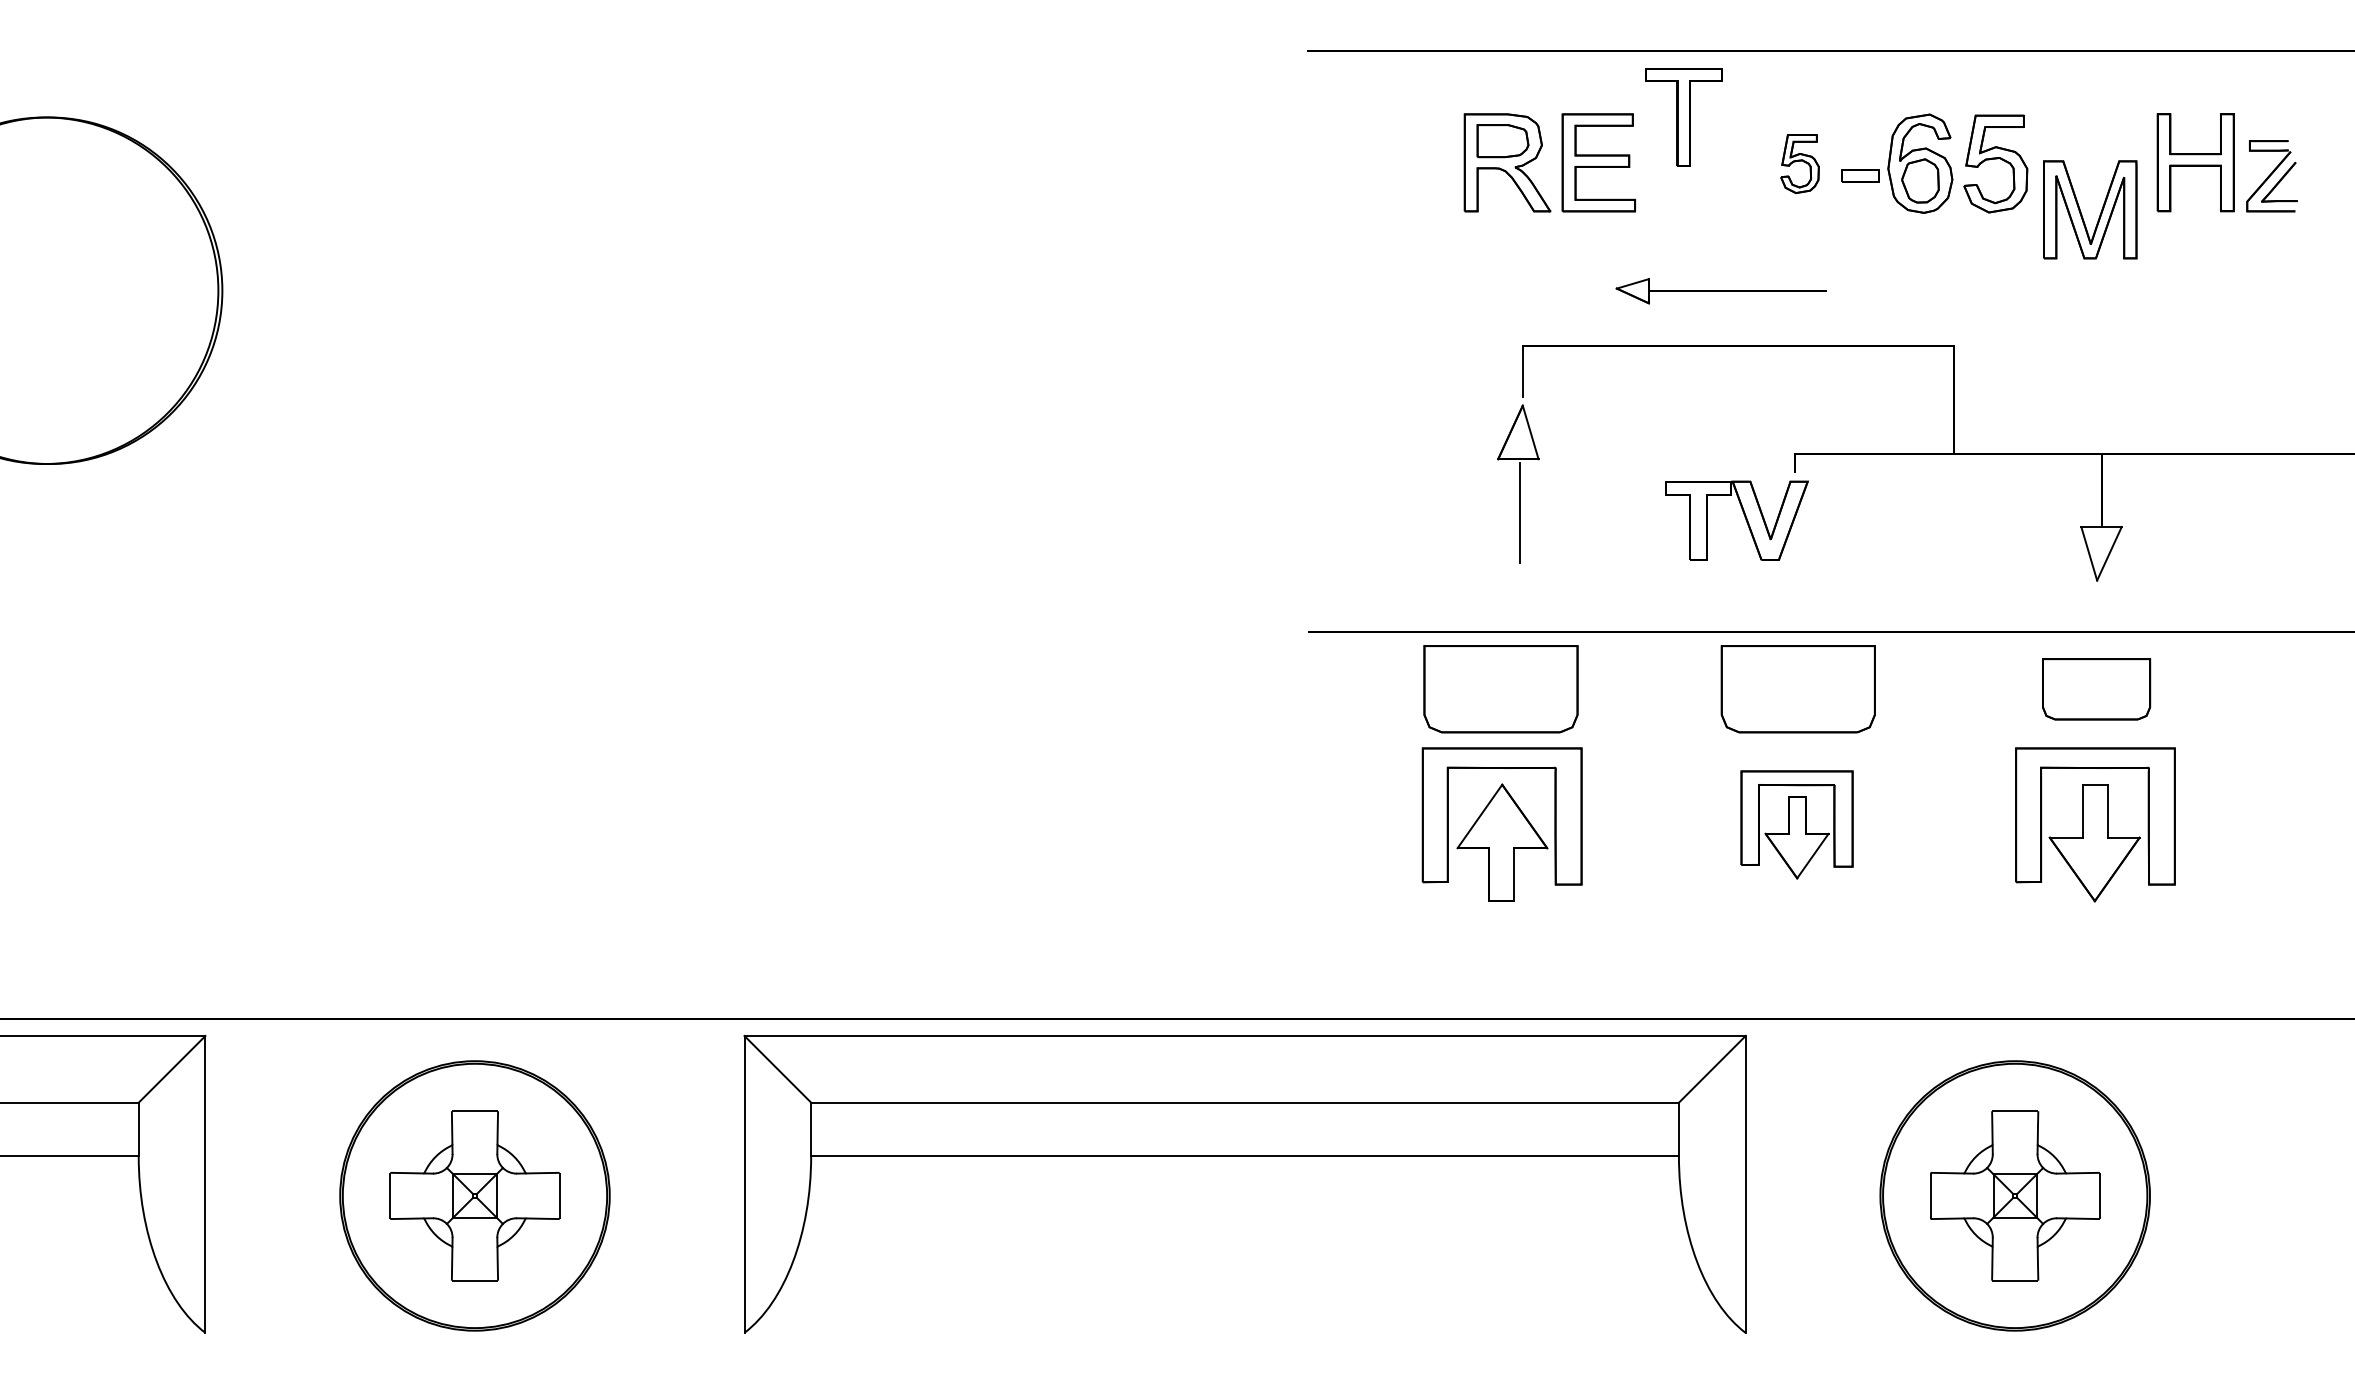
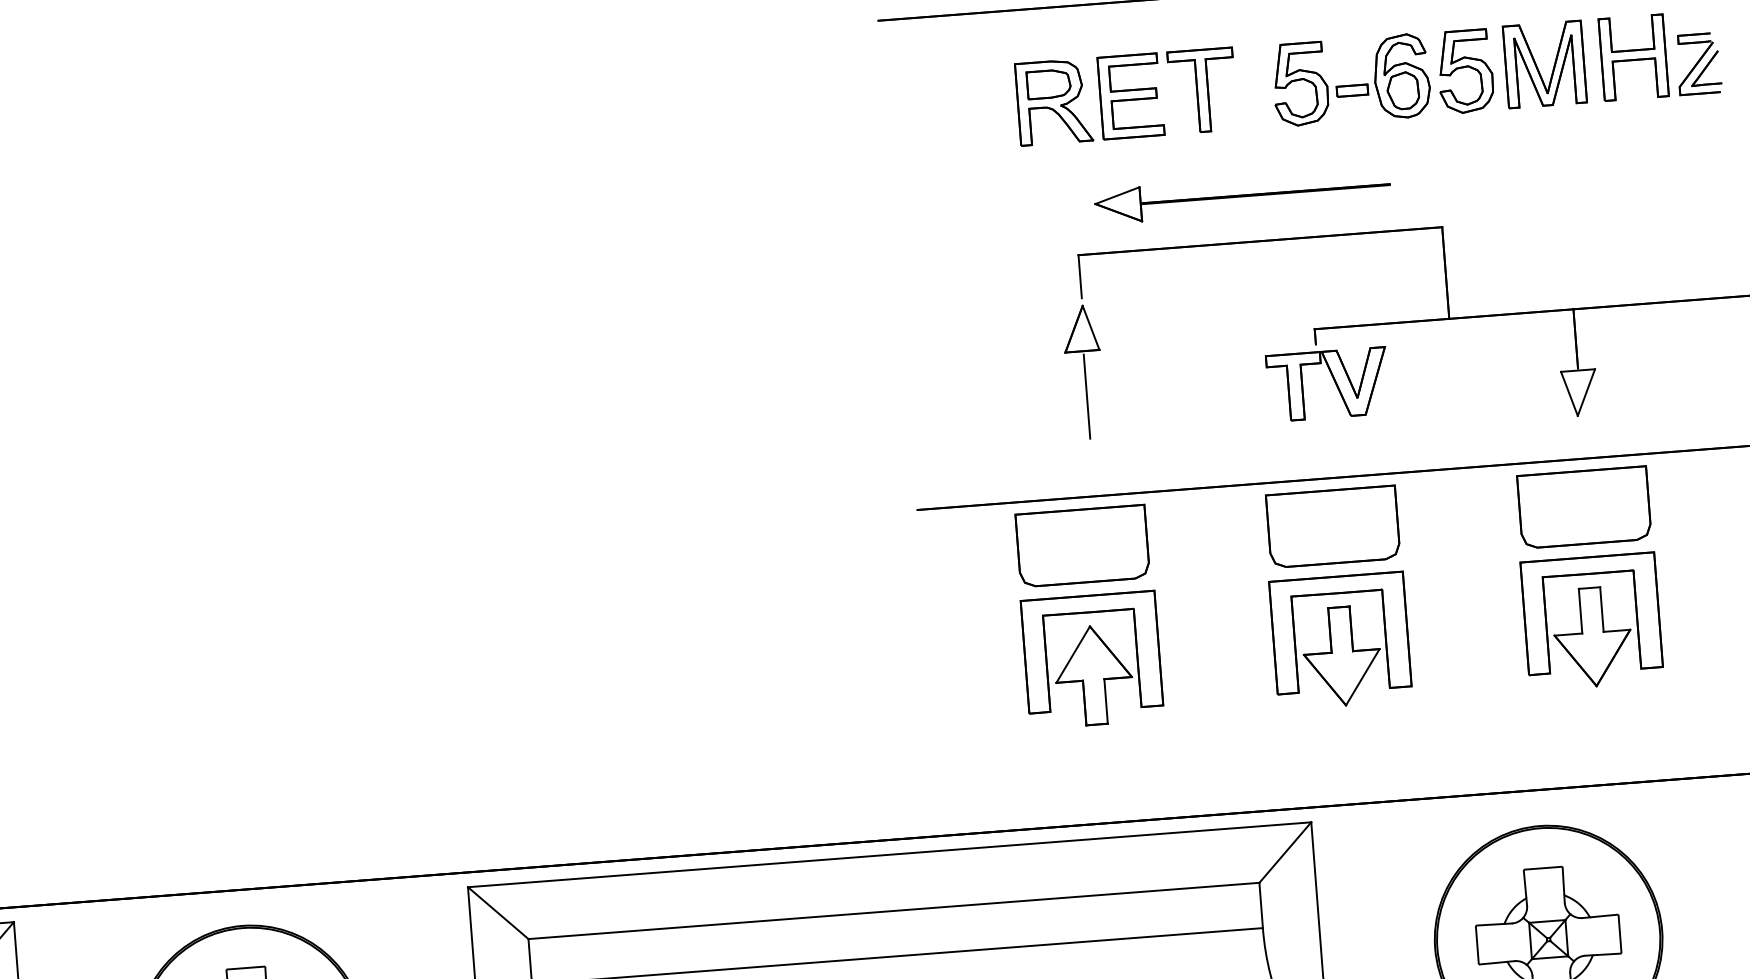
part: (1683, 117) -> (1202, 90), moved
part: (1799, 163) -> (1300, 83), size x1.67
part: (2081, 211) -> (1537, 66), moved
part: (1721, 291) -> (1242, 196), size x1.67
part: (1744, 517) -> (1333, 381), moved
part: (2096, 689) -> (1584, 507), size x1.43
part: (1796, 824) -> (1340, 640), size x1.43

